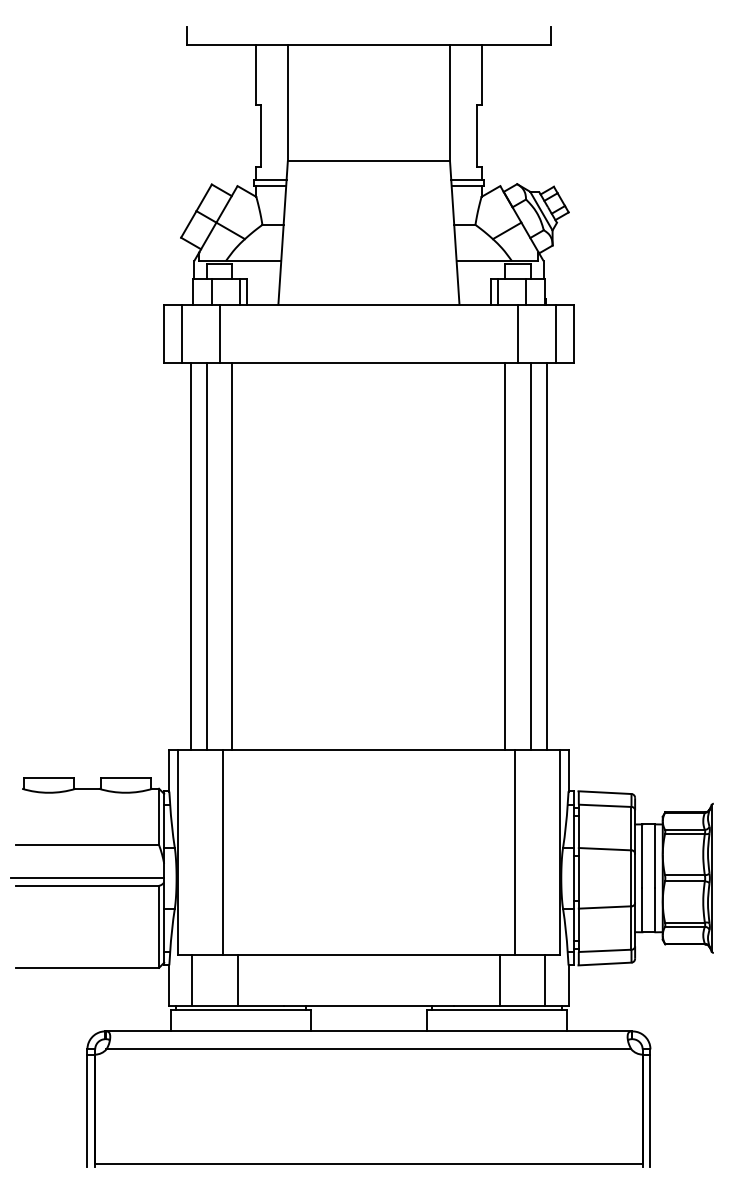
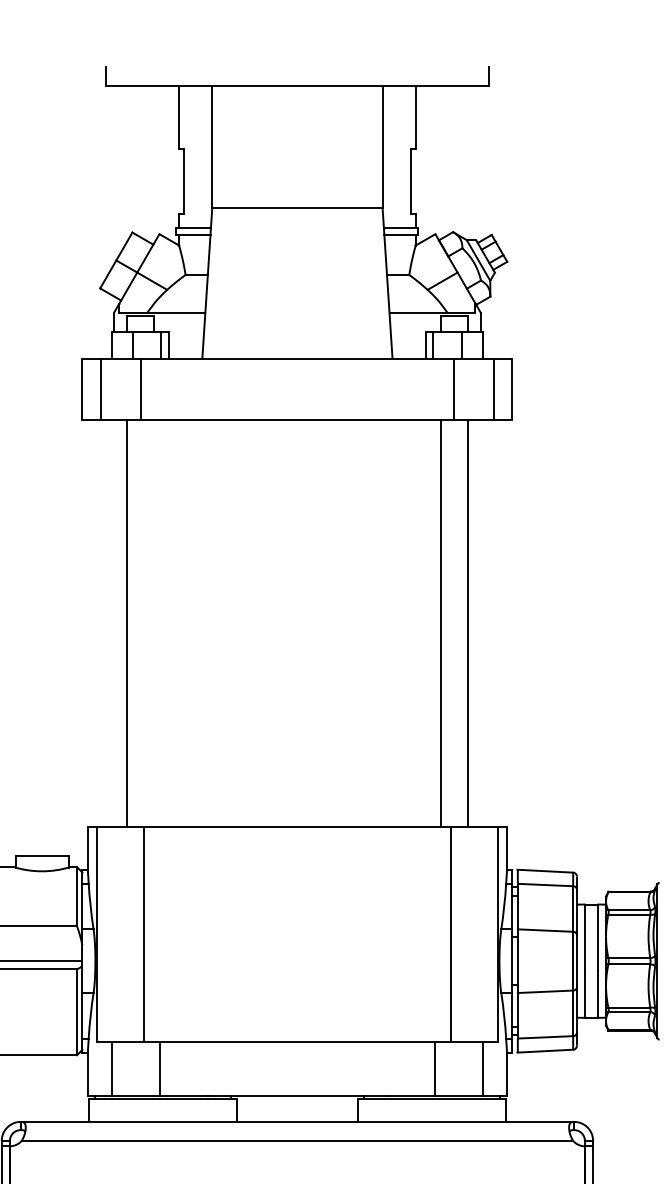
line: (191, 556) -> (111, 623), removed
line: (232, 556) -> (154, 623), removed
line: (546, 556) -> (483, 623), removed

